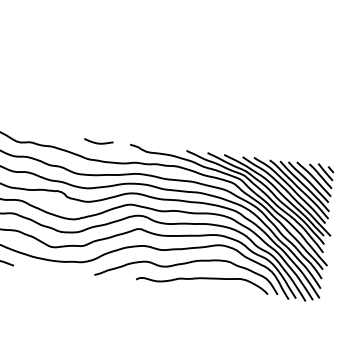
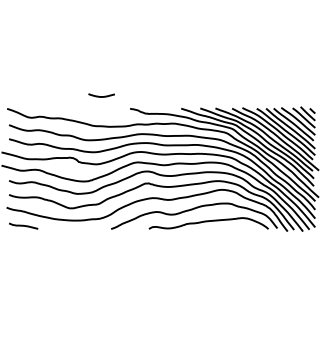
curve: (98, 143) -> (101, 96), moved

